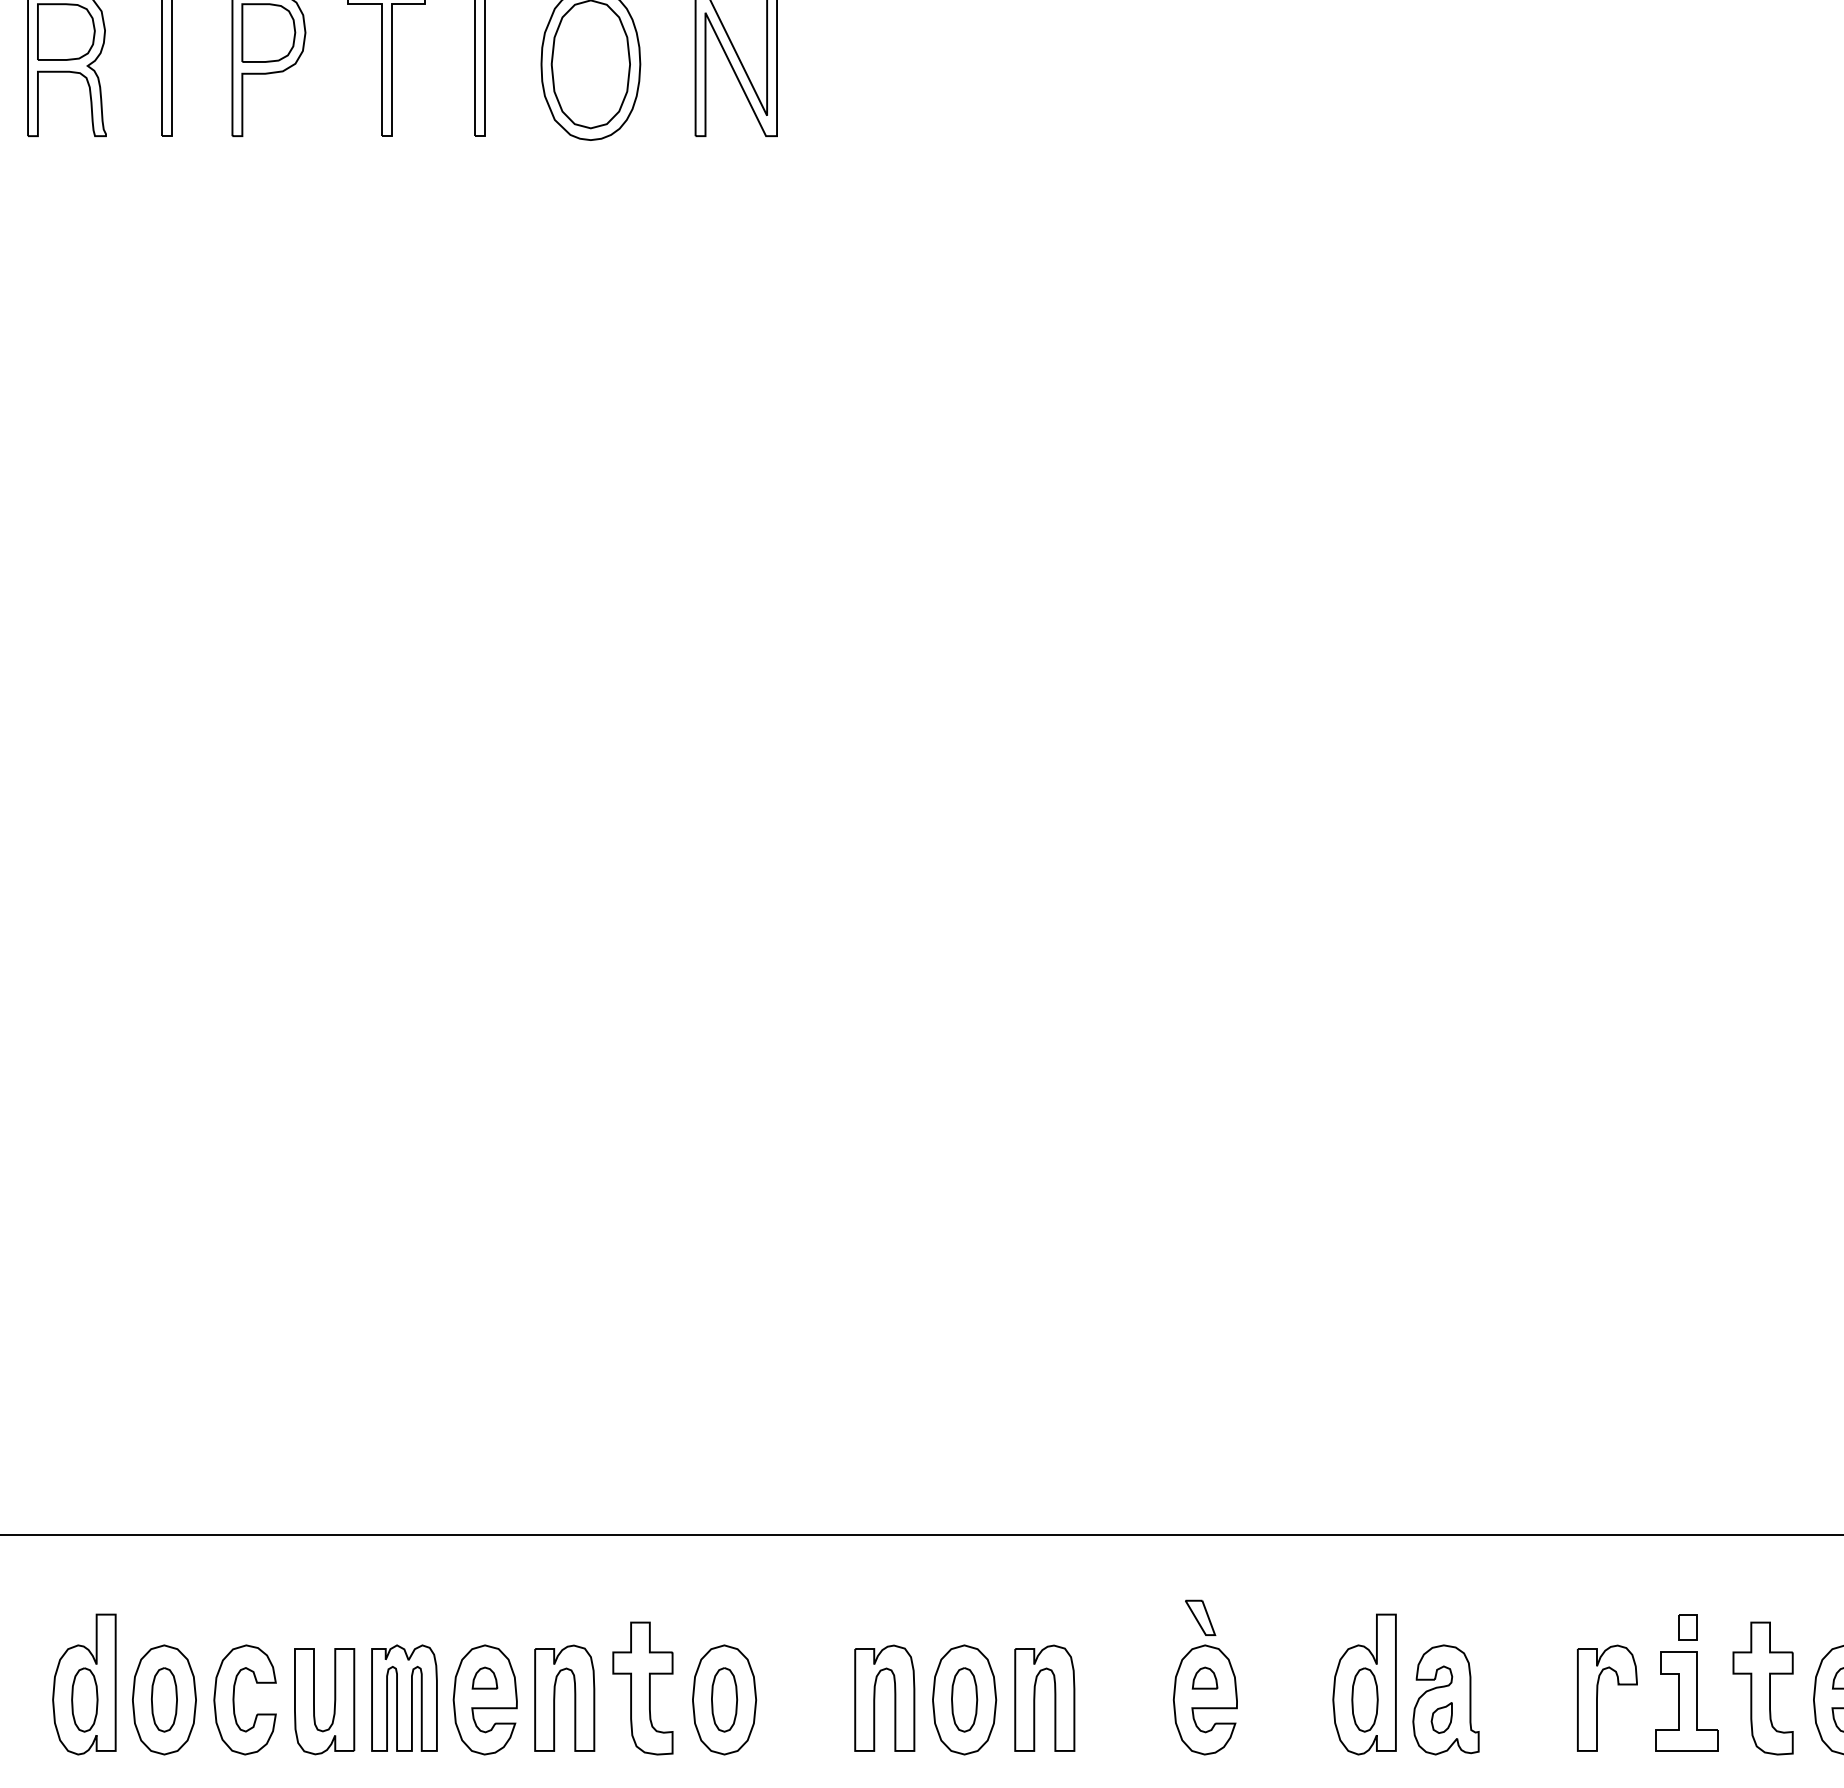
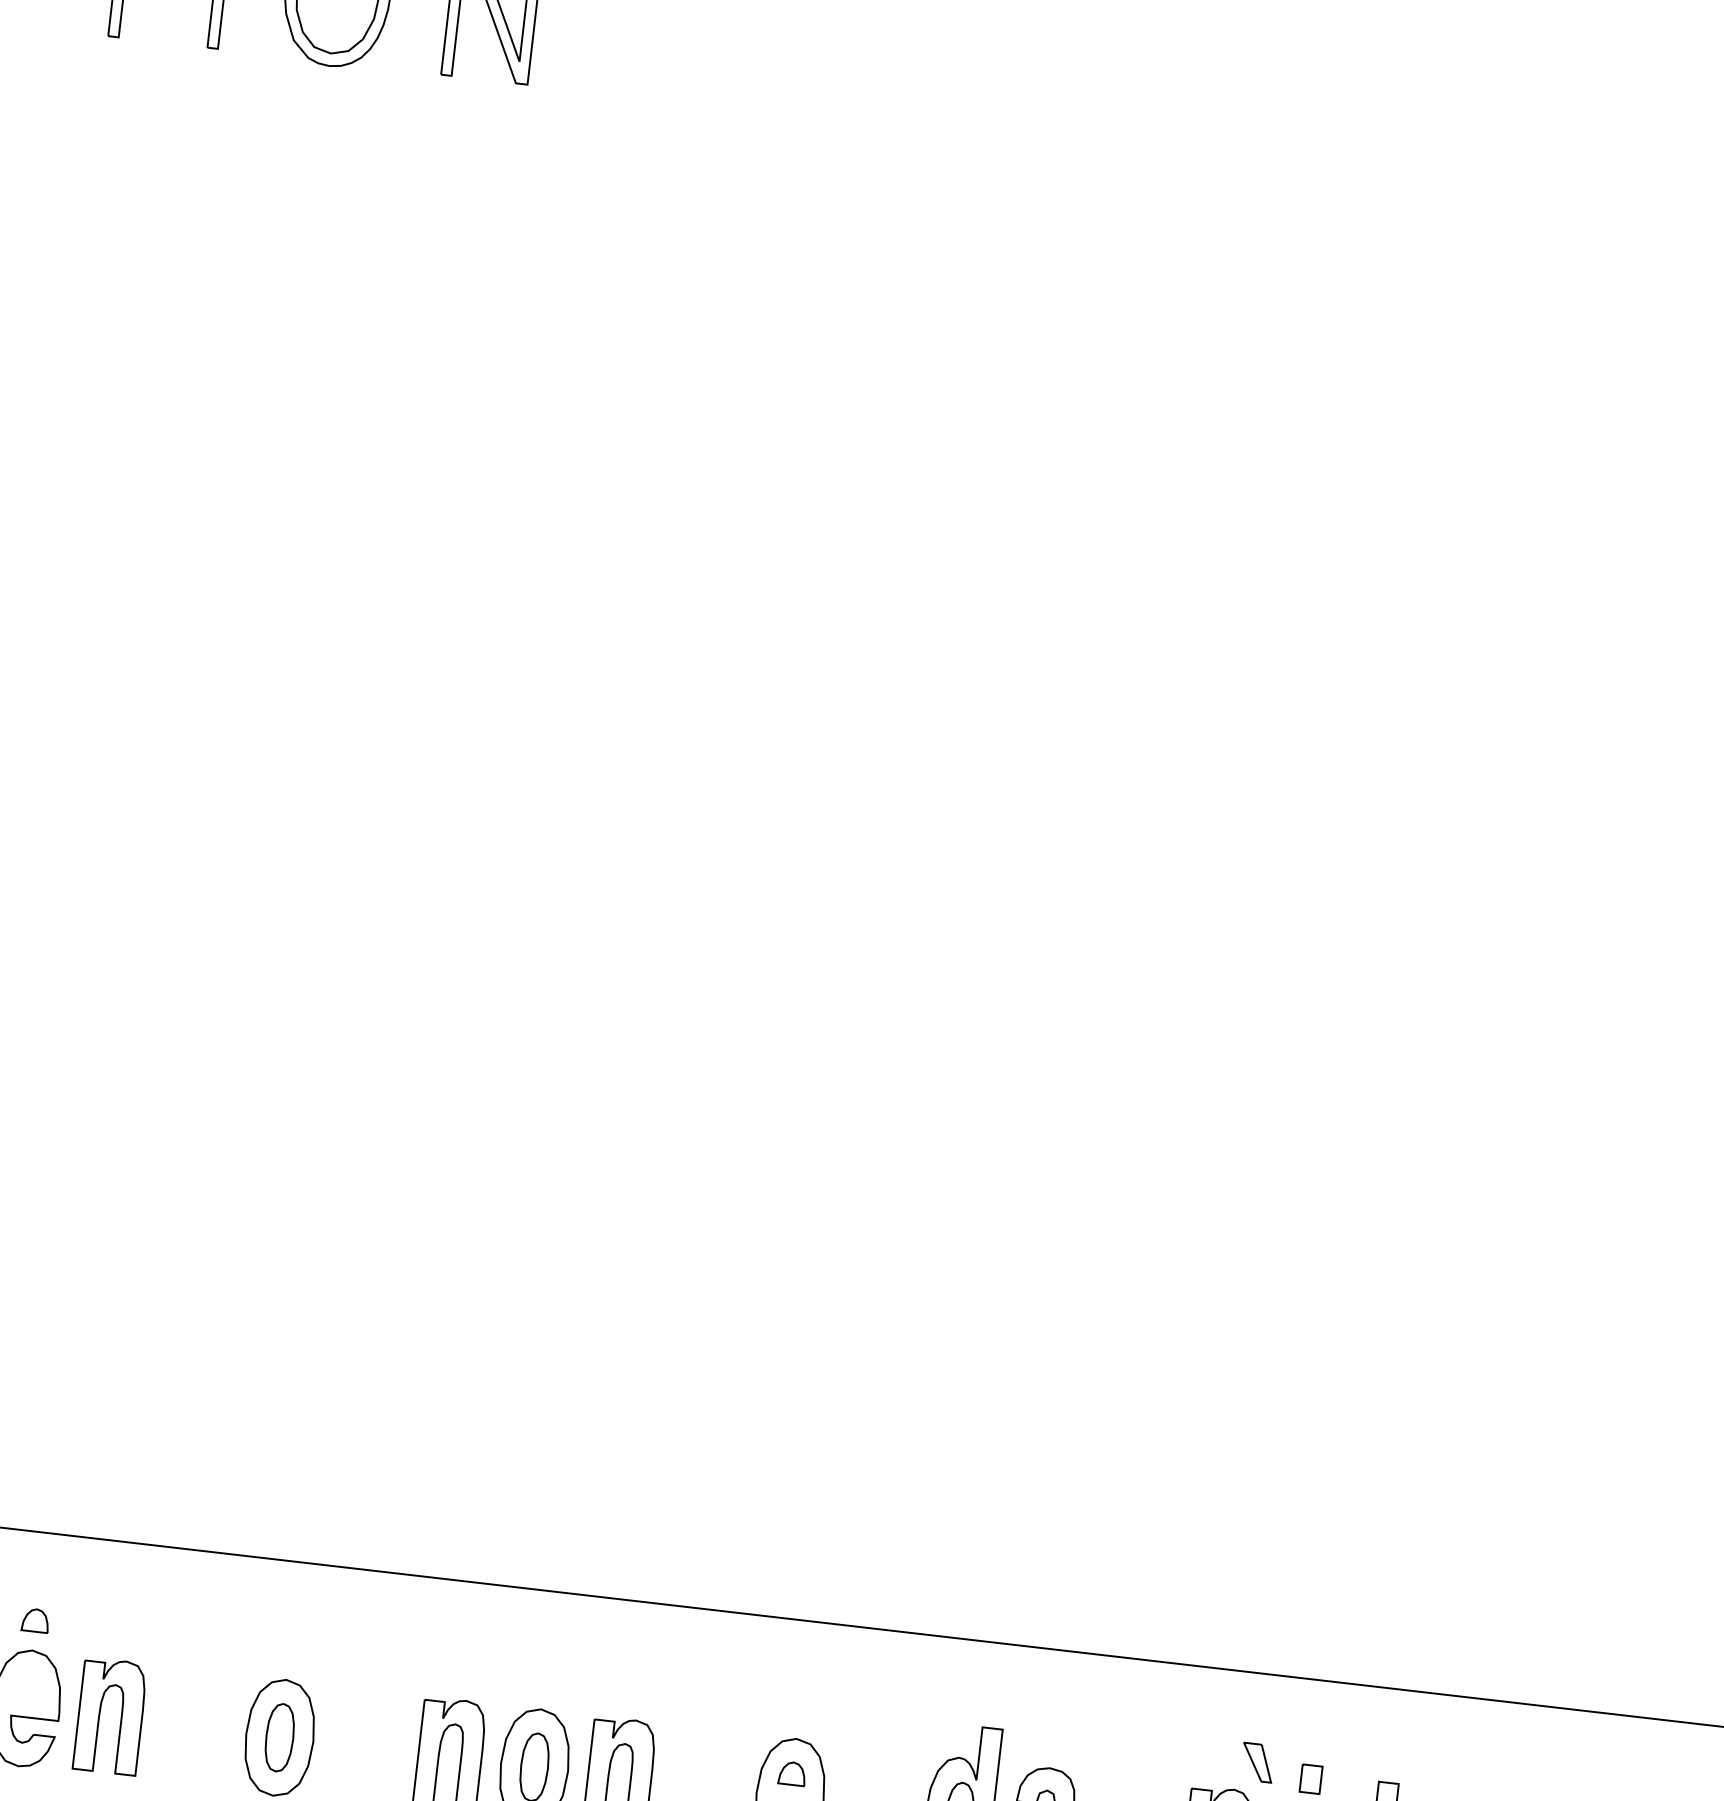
part: (1200, 1617) -> (1257, 1762), moved
part: (484, 1677) -> (35, 1619), moved
part: (642, 1688) -> (194, 1715), removed

